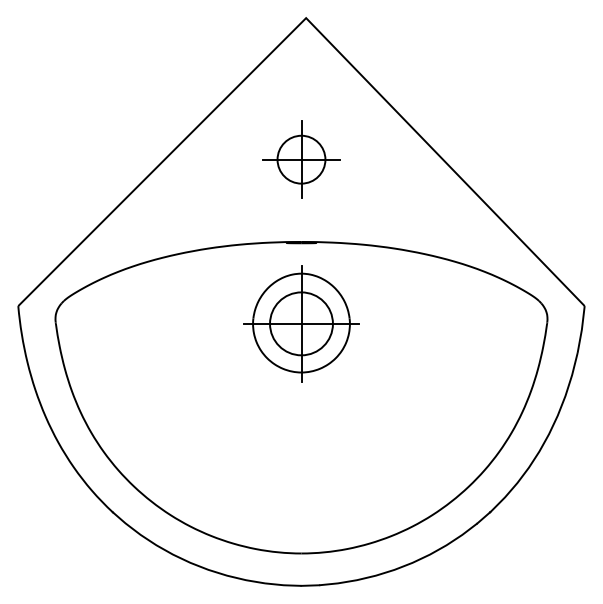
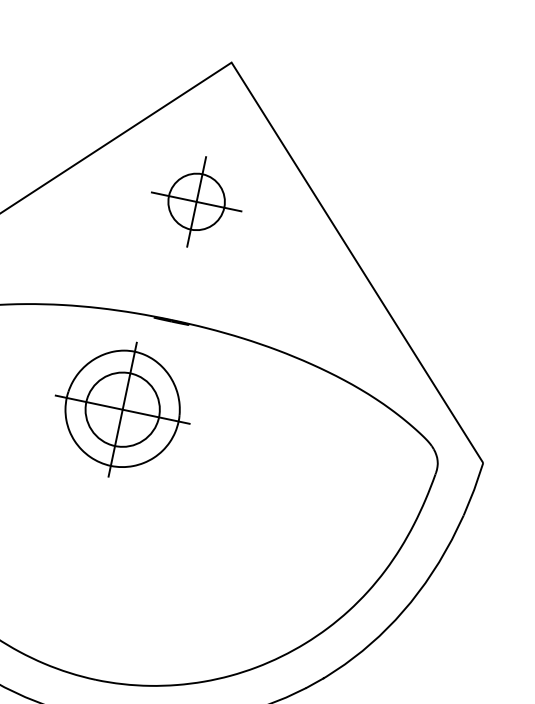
part: (301, 159) -> (196, 201), moved
part: (301, 323) -> (122, 409), moved

